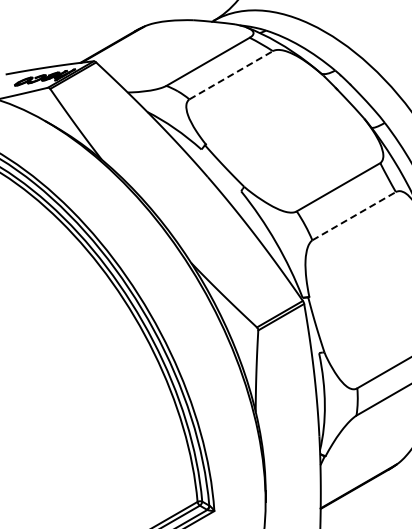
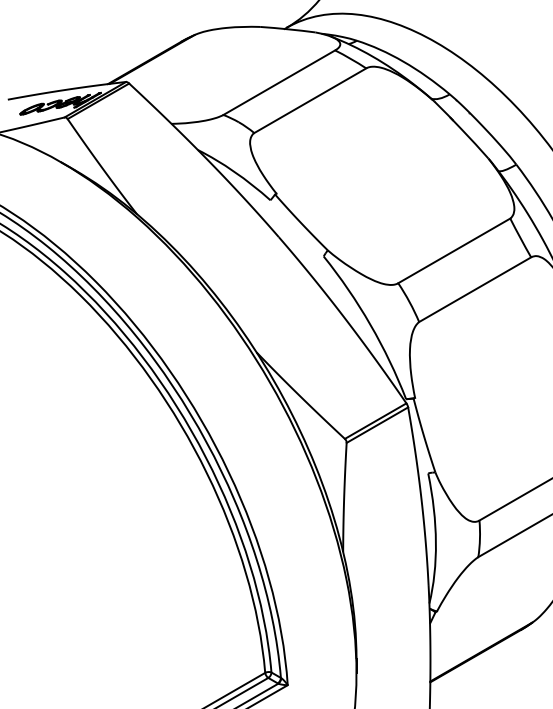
line: (231, 75) -> (310, 101), dashed -> solid
line: (354, 215) -> (475, 288), dashed -> solid

